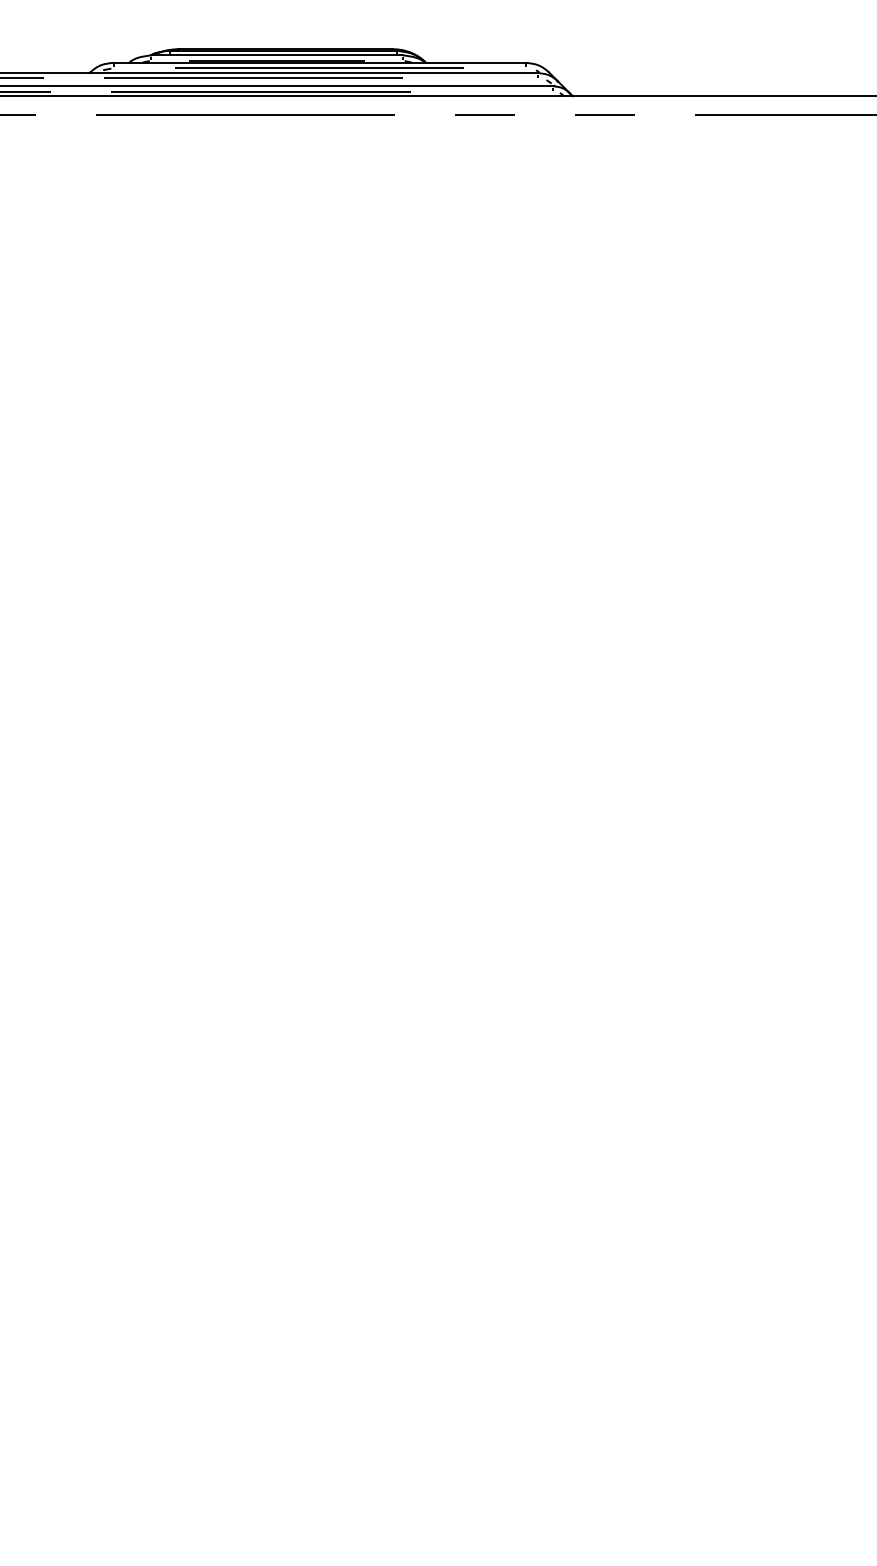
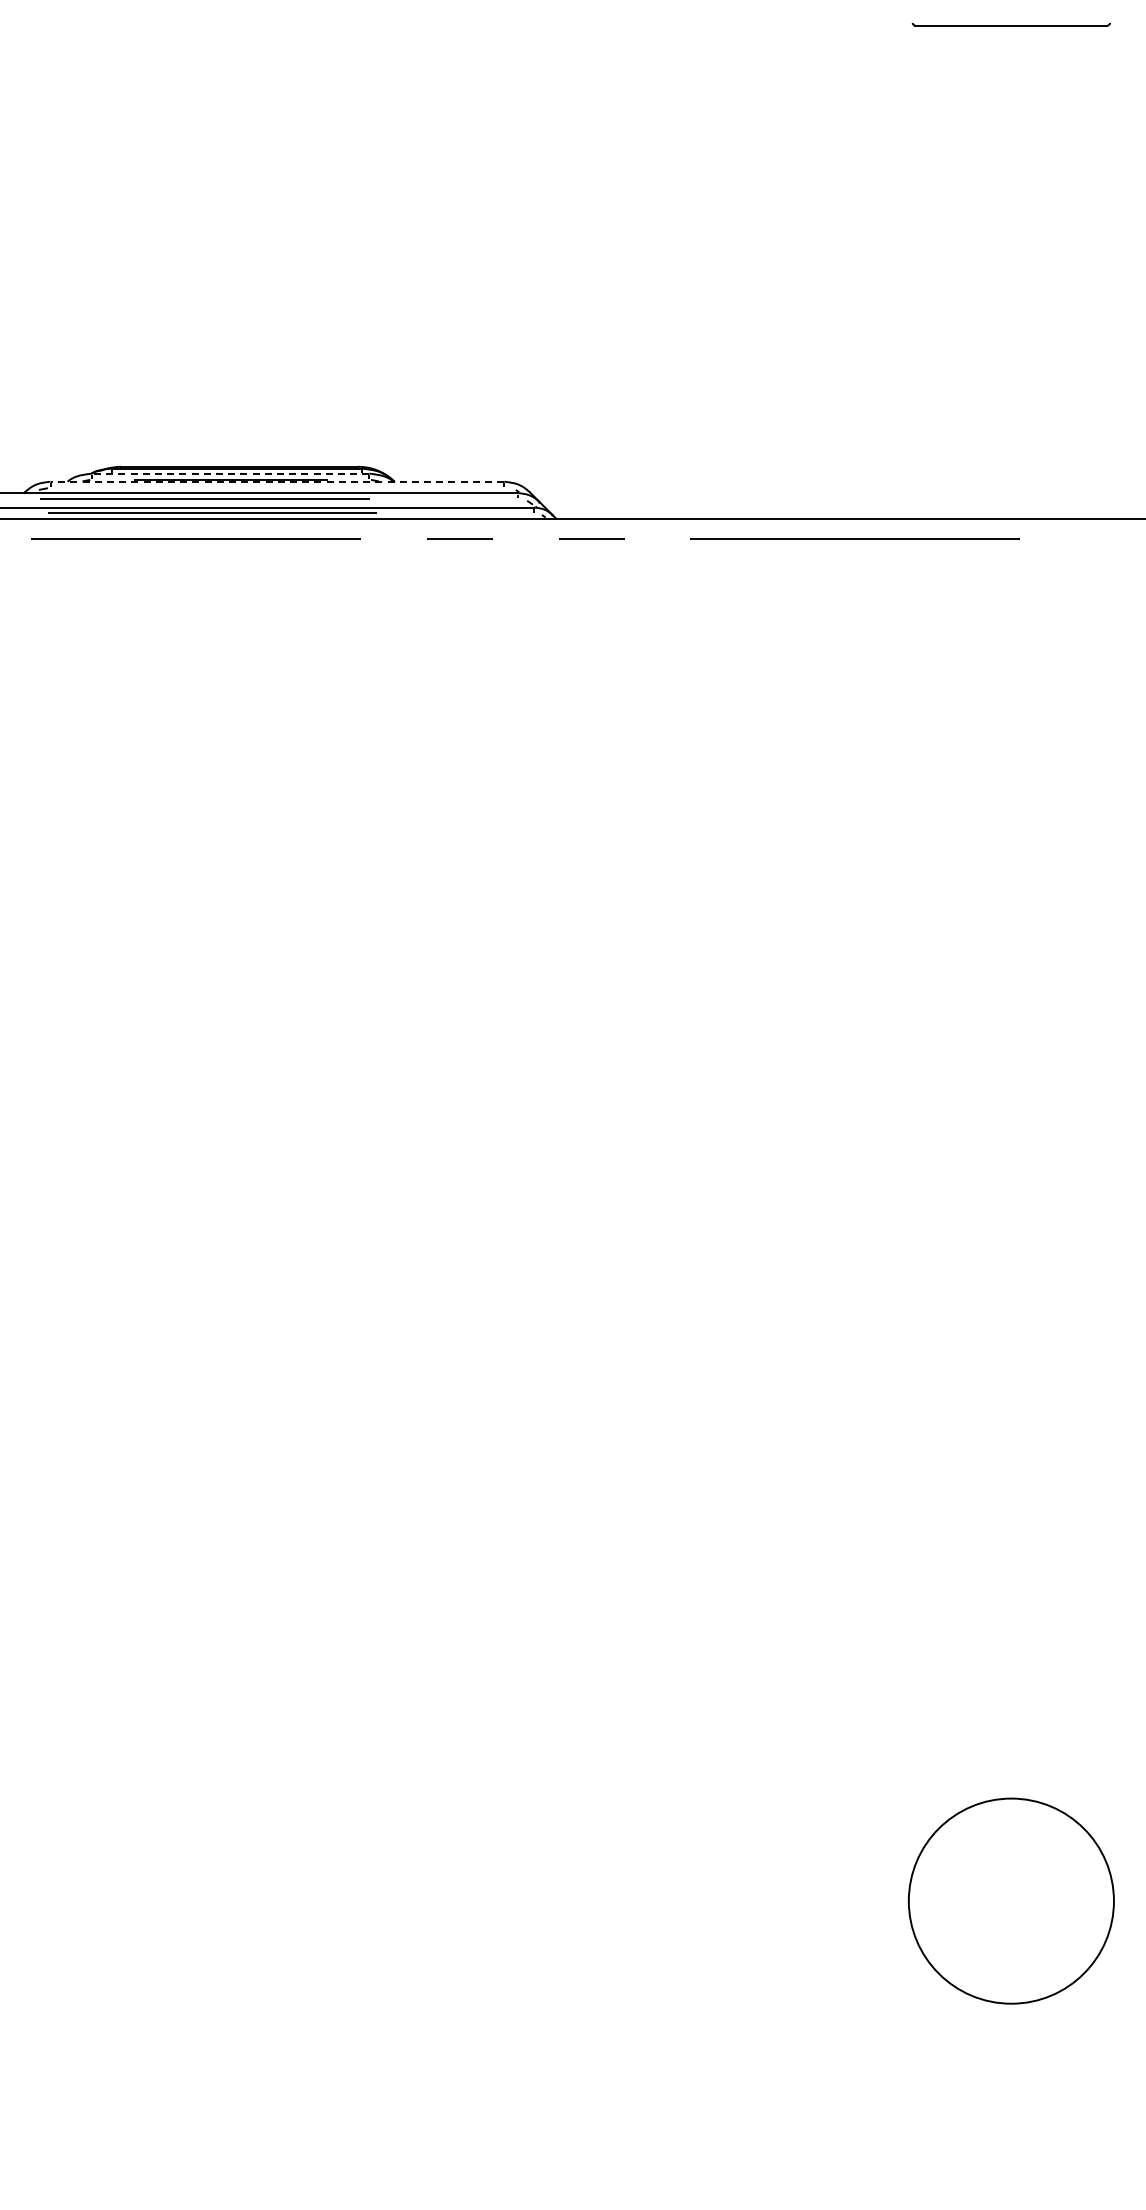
line: (277, 55) -> (230, 473), solid -> dashed
line: (319, 62) -> (277, 481), solid -> dashed
line: (319, 68) -> (277, 487), removed

